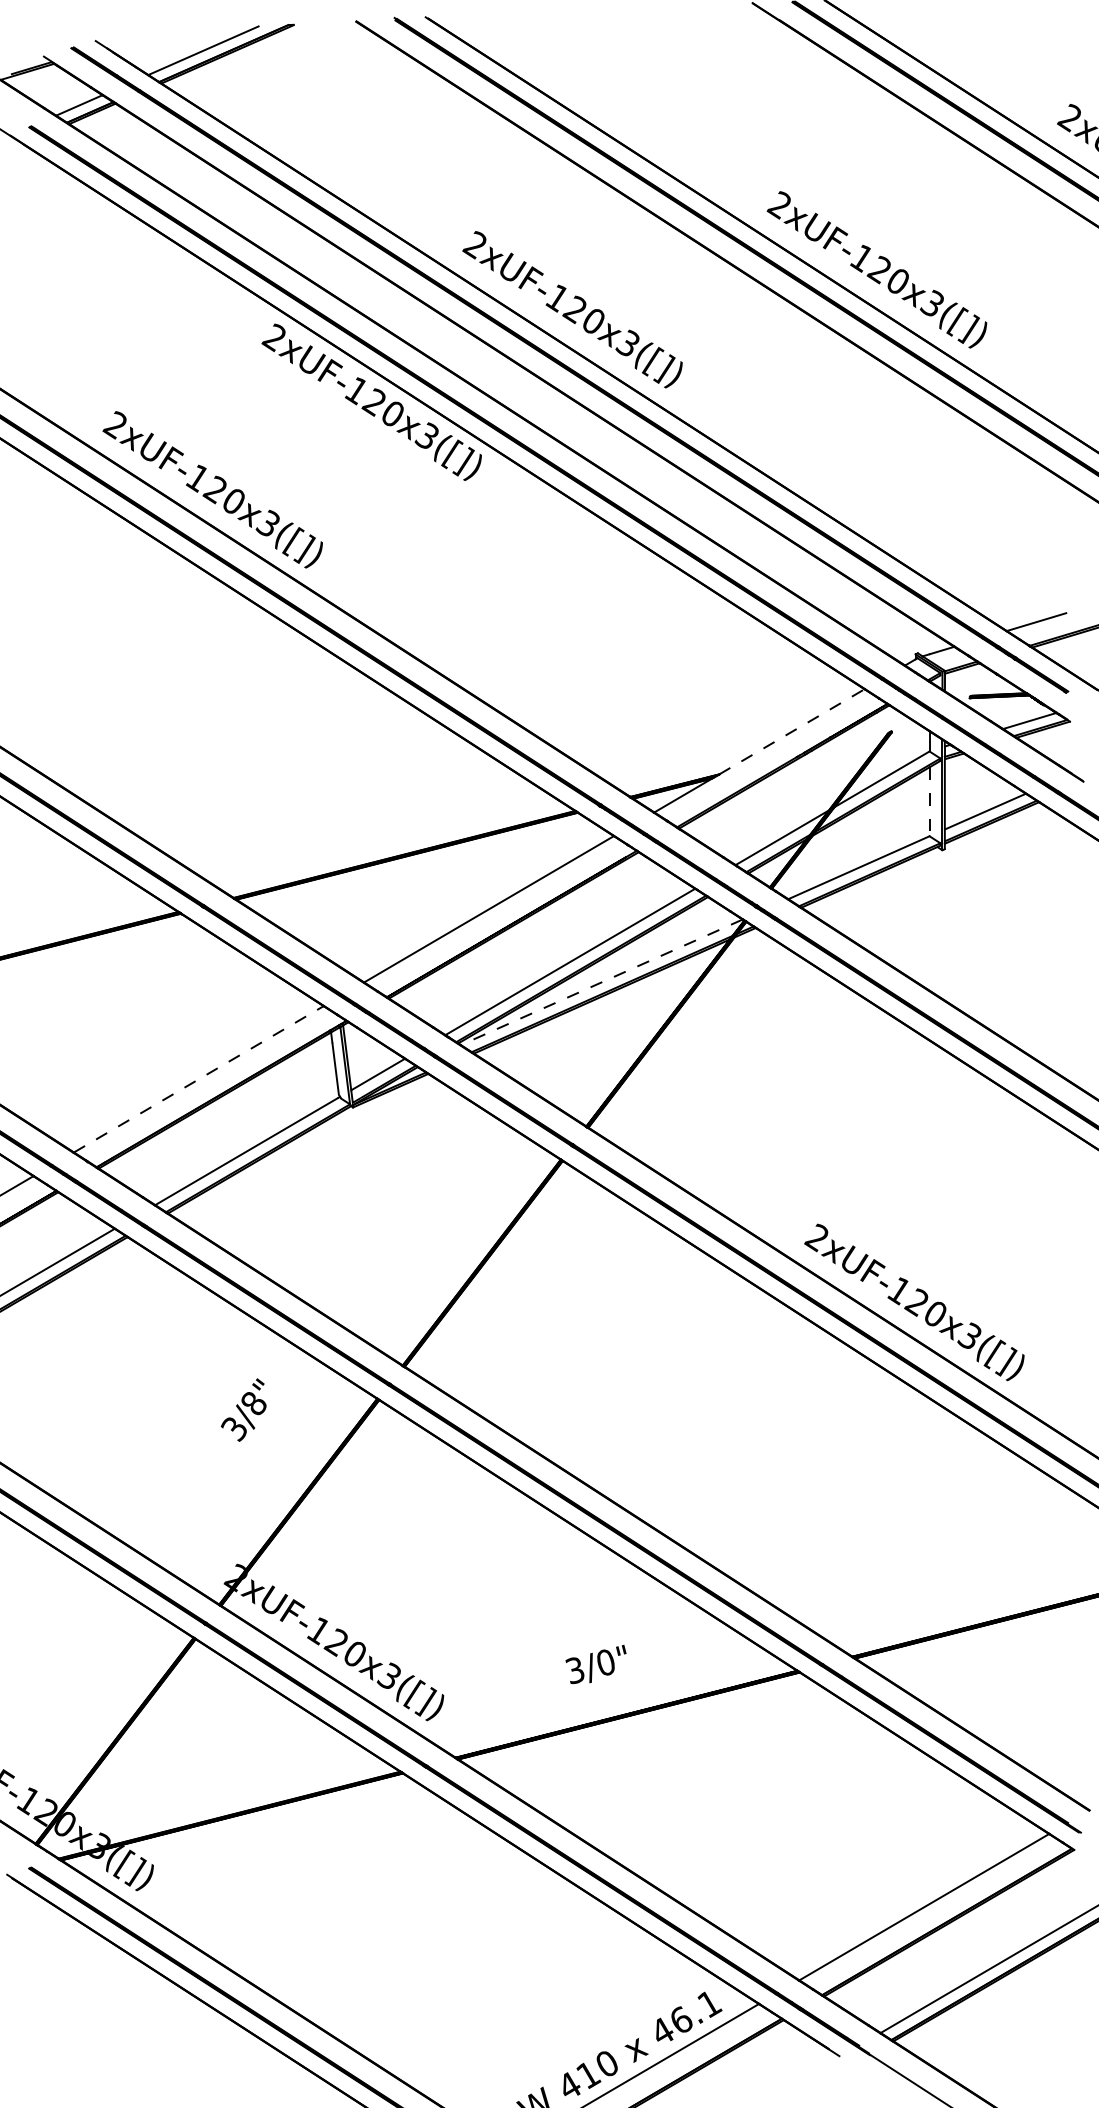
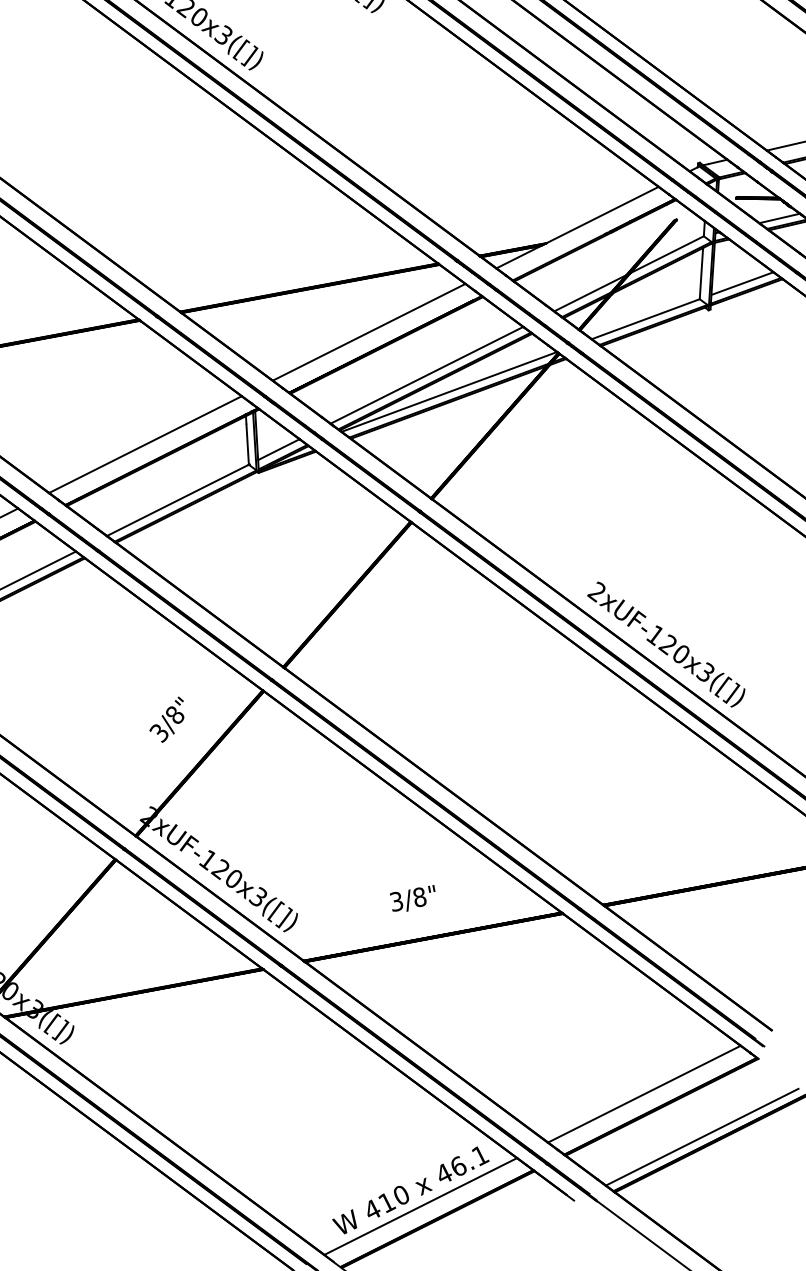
line: (792, 731) -> (603, 214), dashed -> solid
line: (929, 802) -> (701, 274), dashed -> solid
line: (601, 982) -> (449, 392), dashed -> solid
line: (198, 1079) -> (145, 444), dashed -> solid
text: (243, 1409) -> (167, 719), moved
text: (605, 1662) -> (419, 897), 3/0" -> 3/8"

